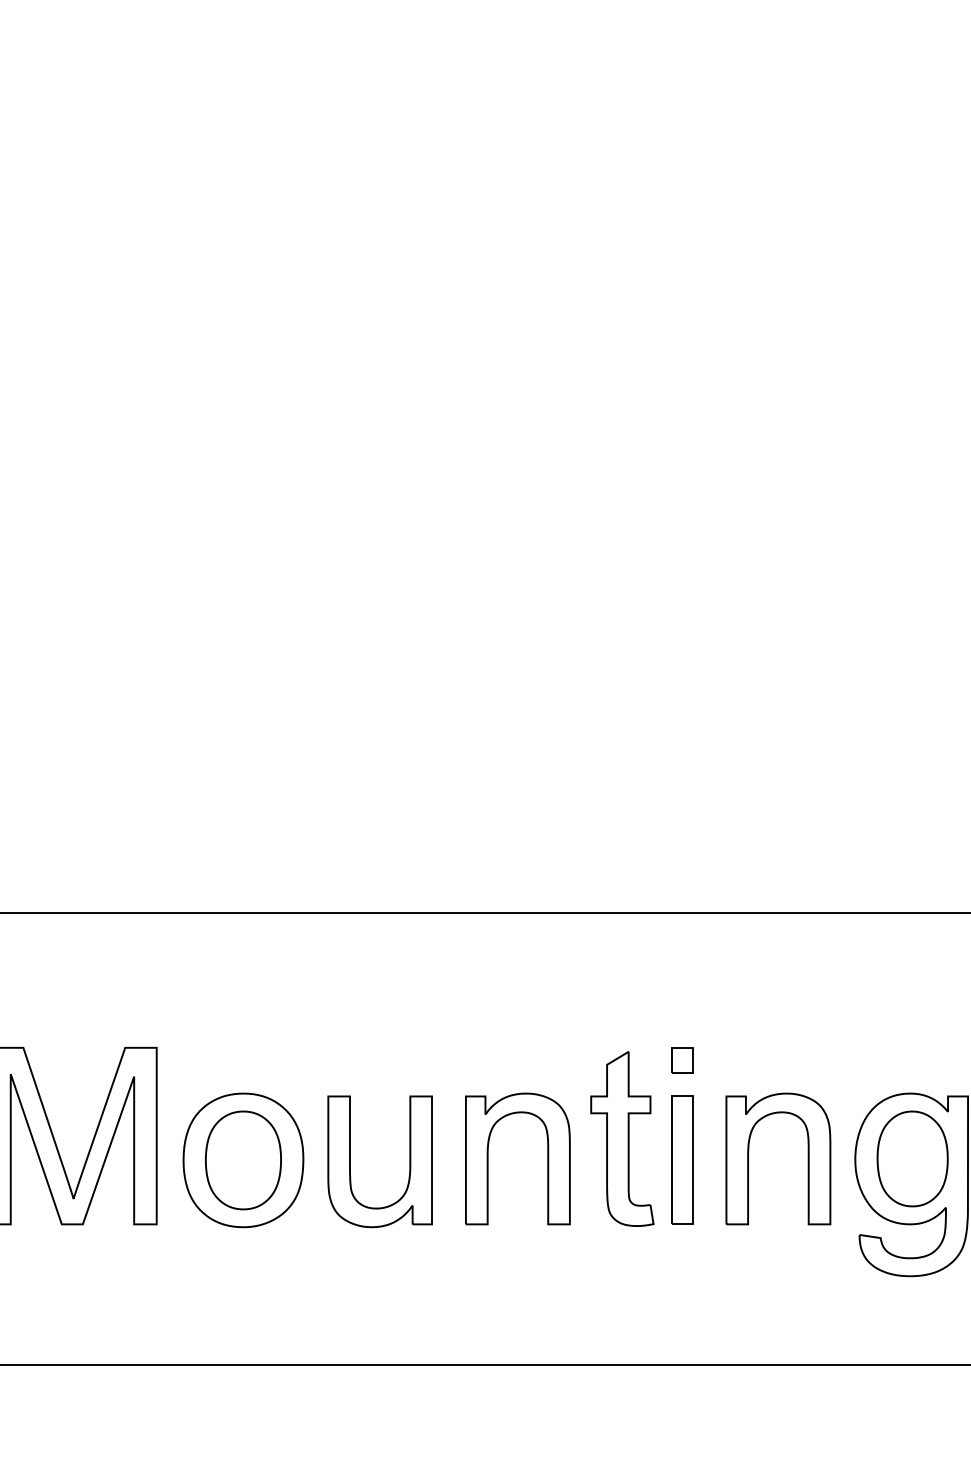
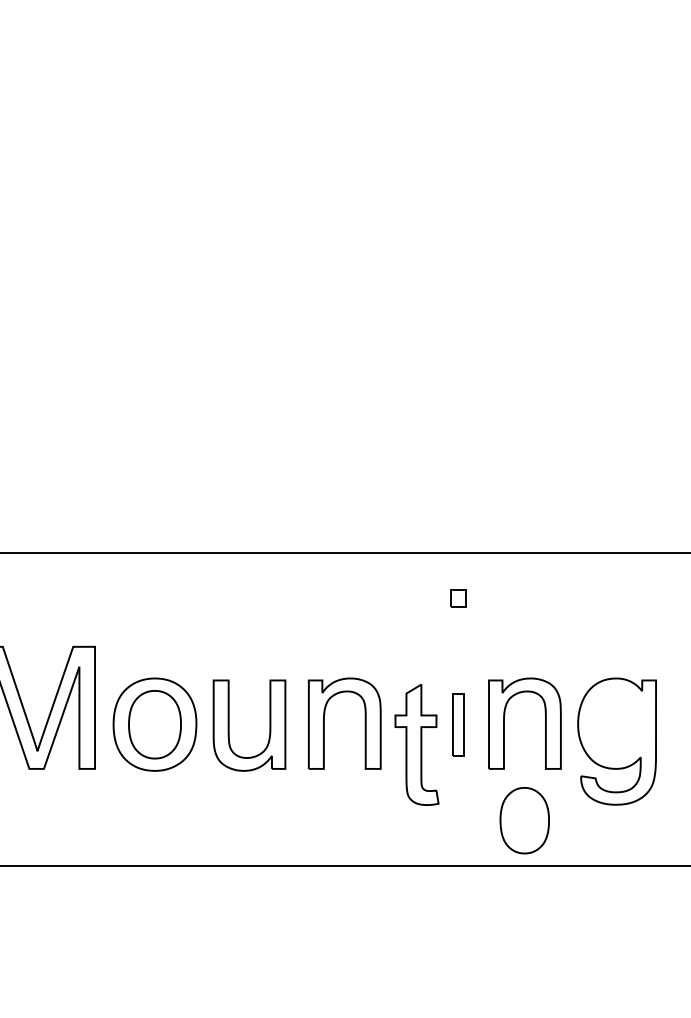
part: (682, 1060) -> (458, 598), moved
part: (621, 1138) -> (416, 744), moved
part: (912, 1158) -> (524, 820), moved
part: (682, 1160) -> (458, 724), size x0.7

